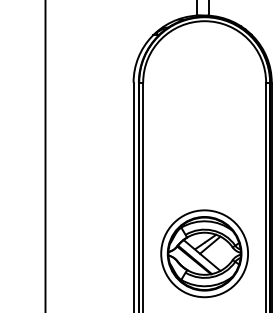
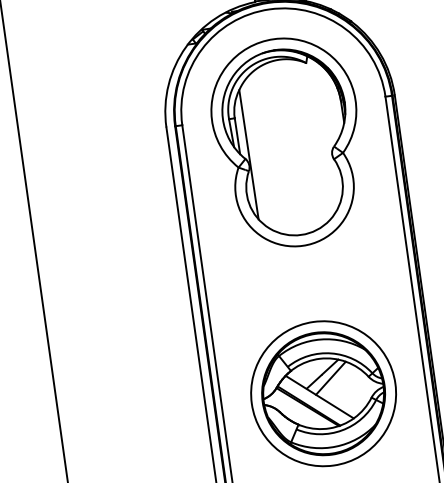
part: (204, 101) -> (288, 142), added

